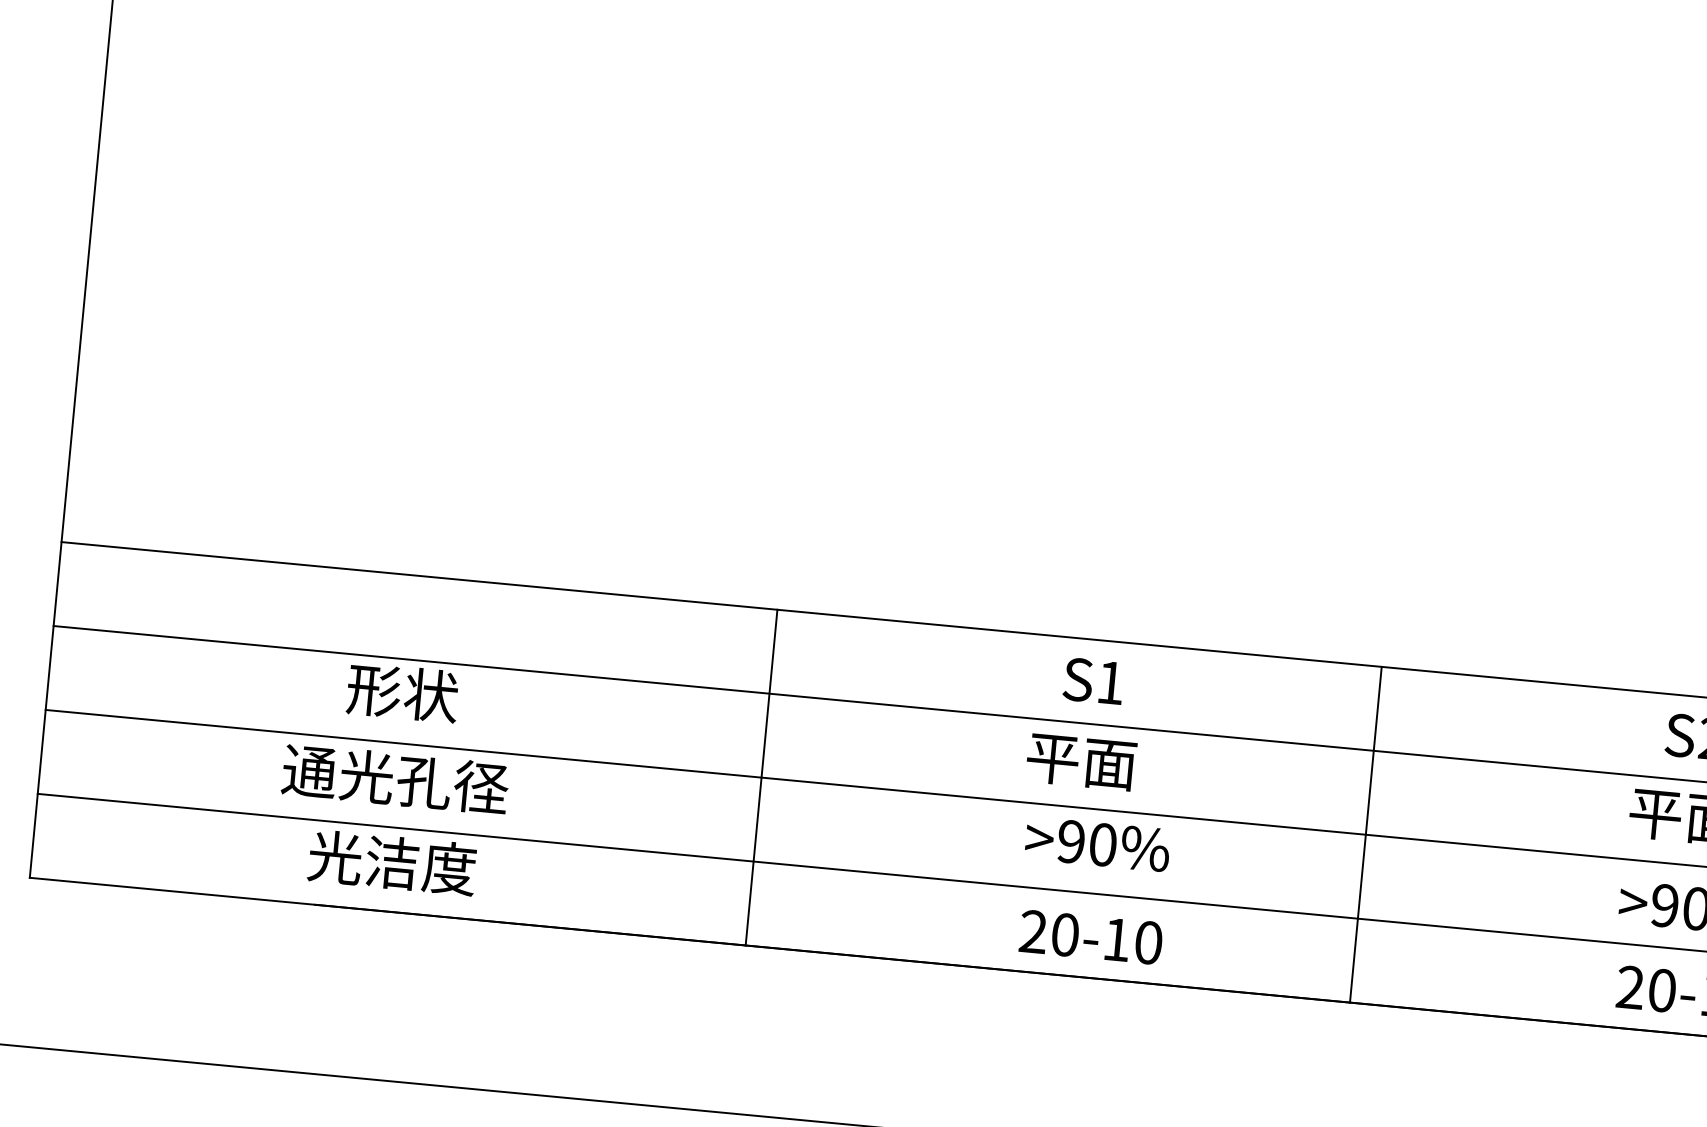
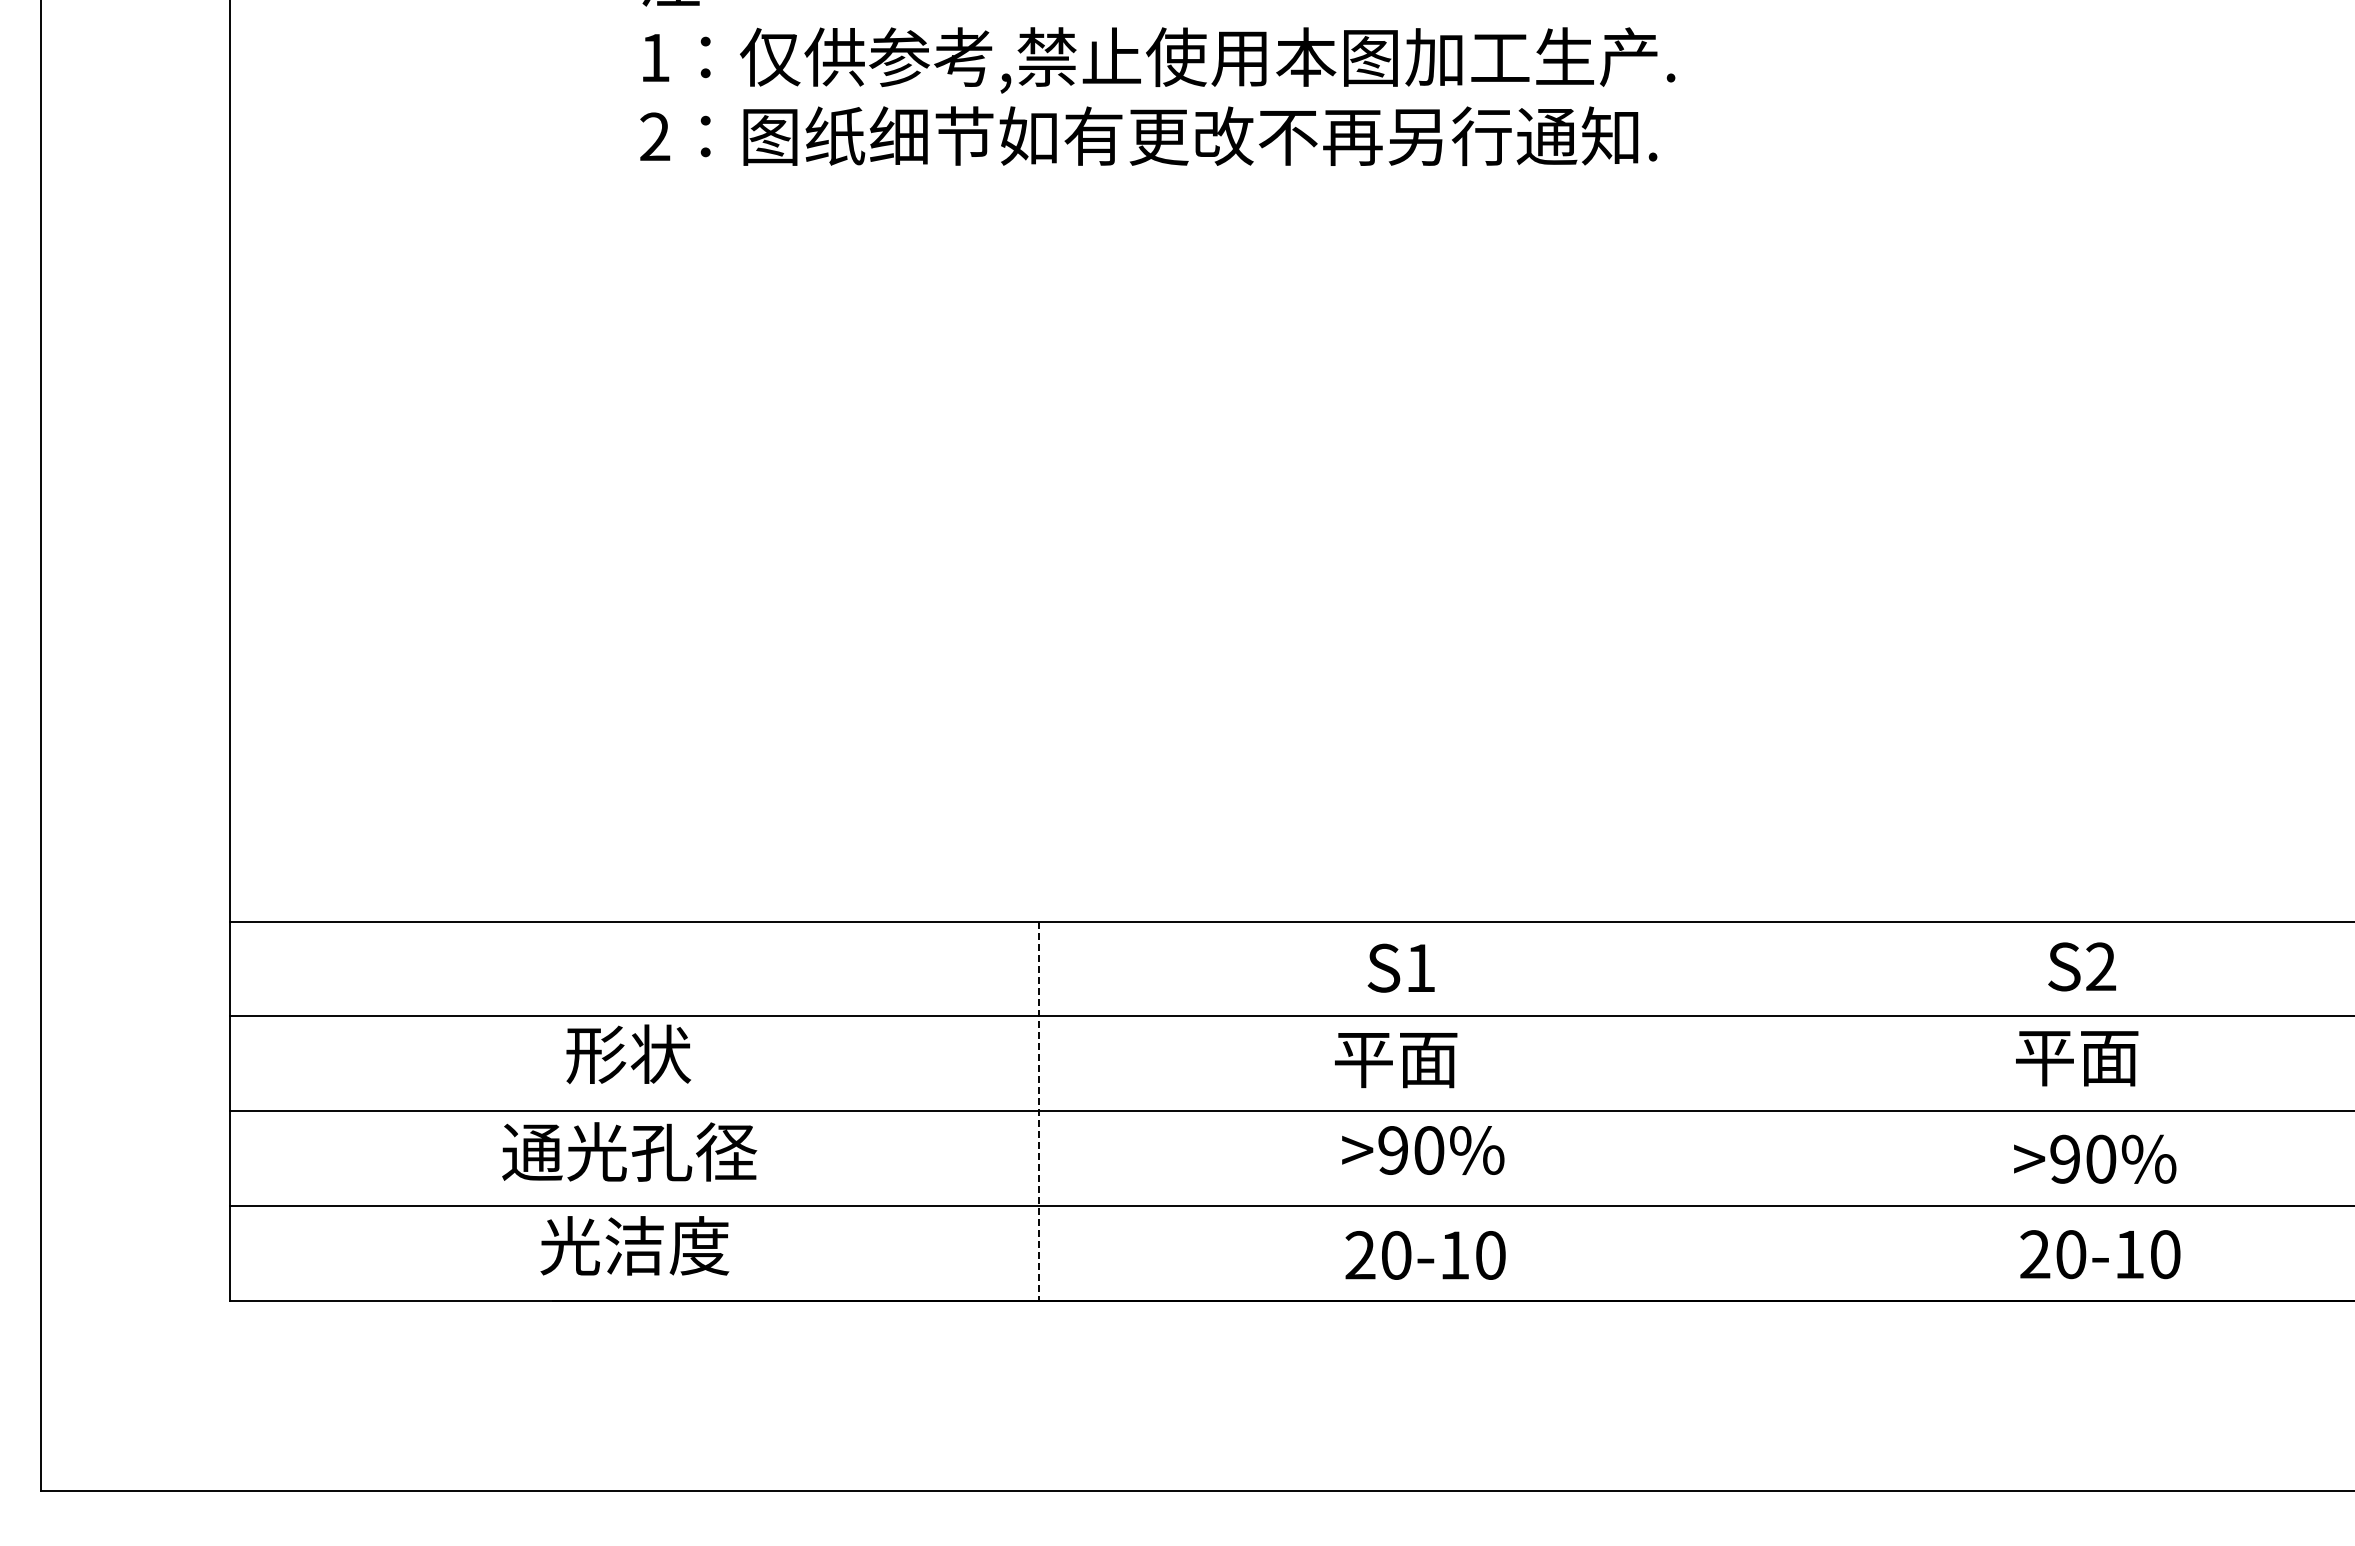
line: (761, 777) -> (1039, 1111), solid -> dashed
line: (1365, 834) -> (1722, 1111), removed

